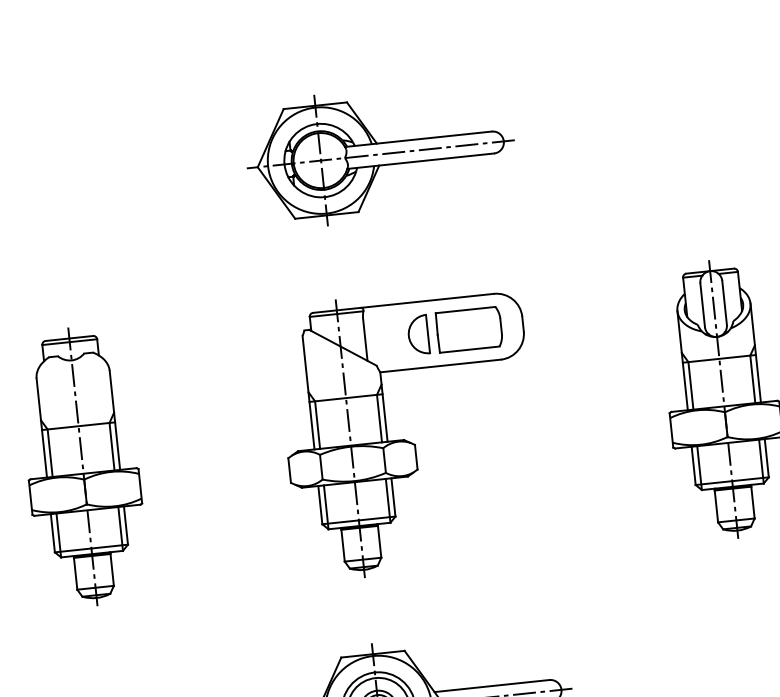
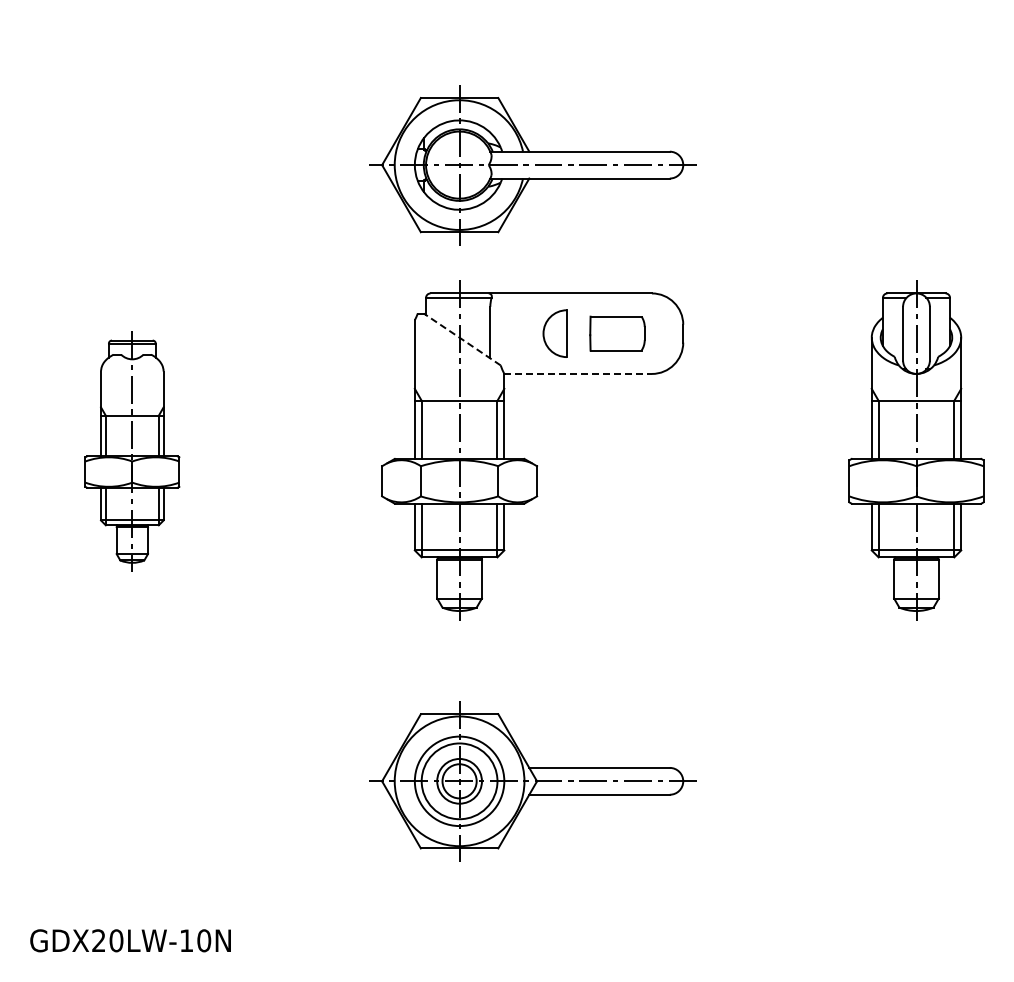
part: (380, 154) -> (532, 165), moved
part: (469, 329) -> (617, 333), size x0.7
line: (342, 347) -> (461, 339), solid -> dashed
line: (440, 365) -> (578, 373), solid -> dashed
part: (83, 466) -> (132, 450), size x0.7

